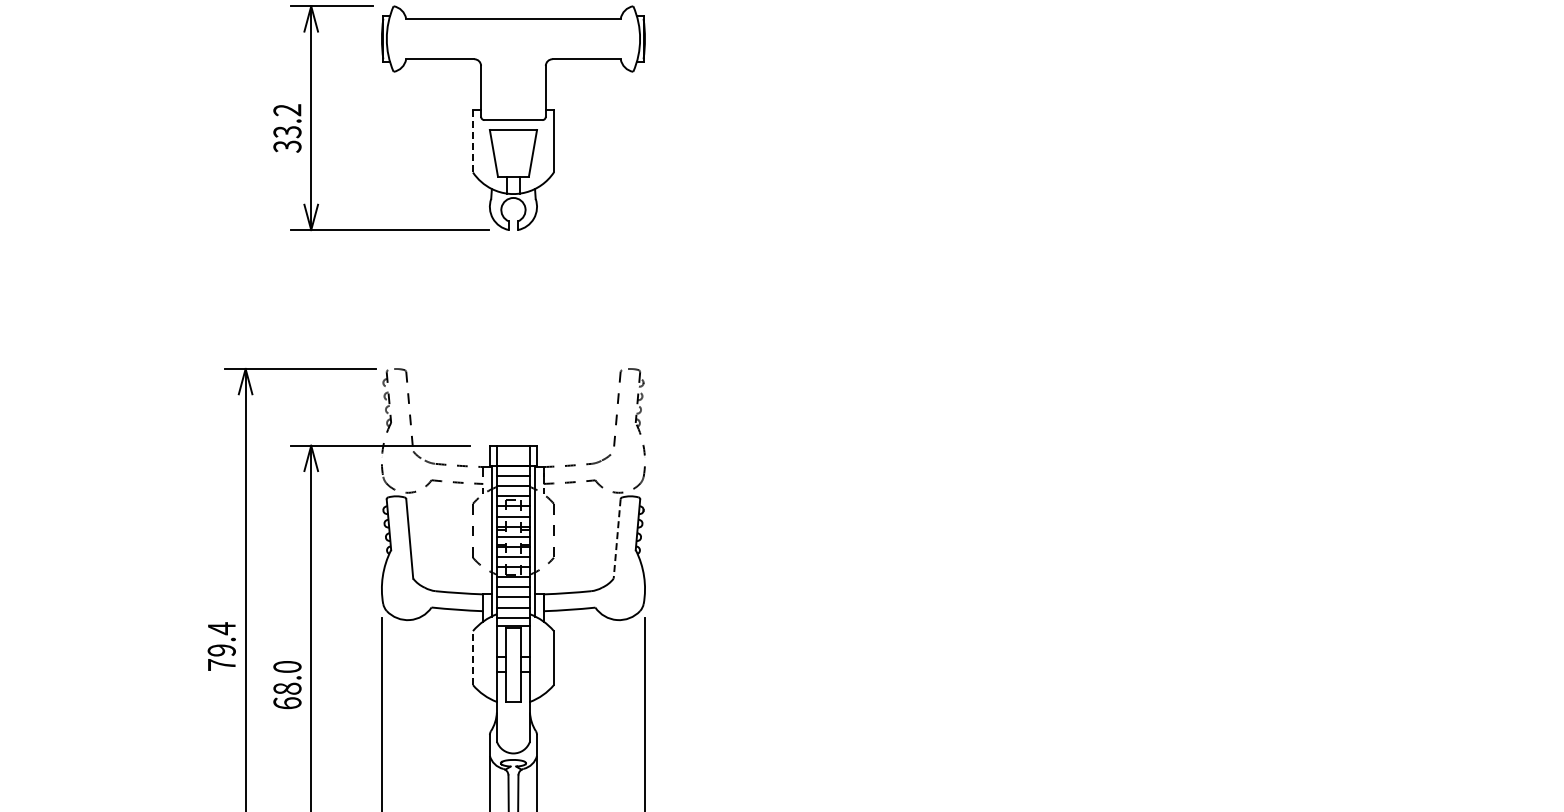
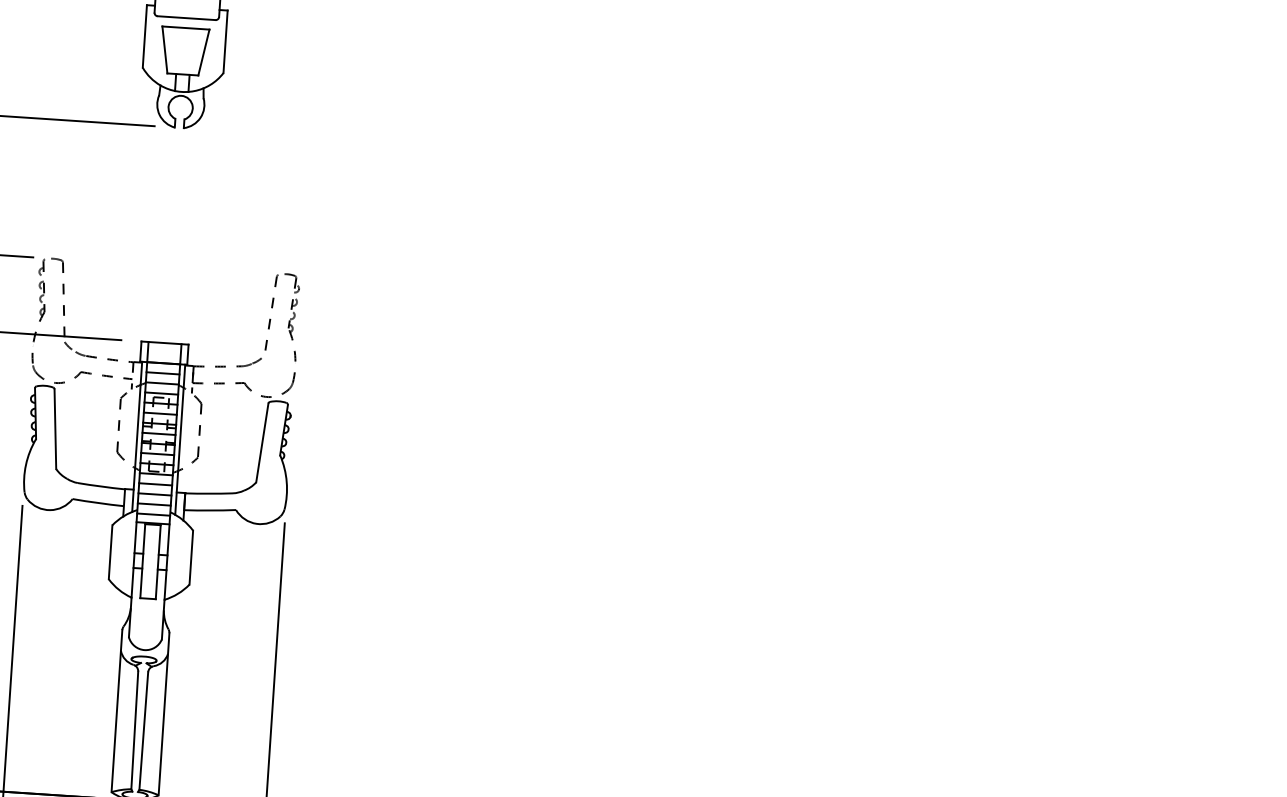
line: (473, 140) -> (145, 35), dashed -> solid
line: (617, 538) -> (262, 442), dashed -> solid
line: (473, 658) -> (111, 552), dashed -> solid

